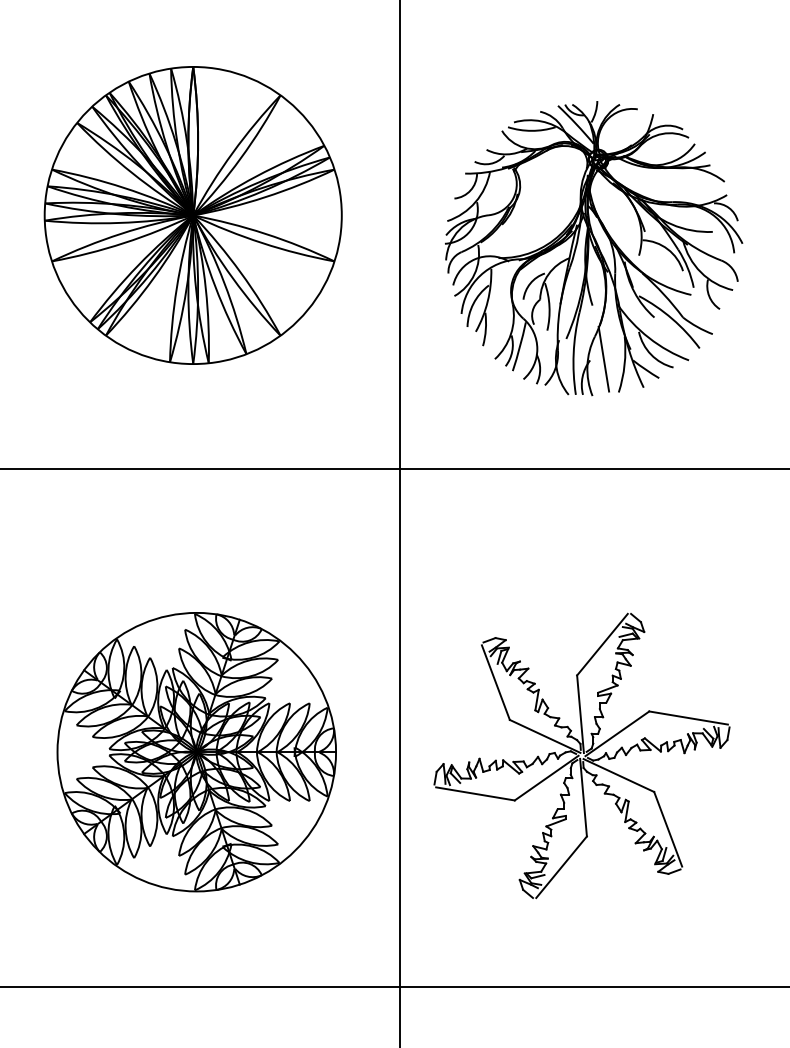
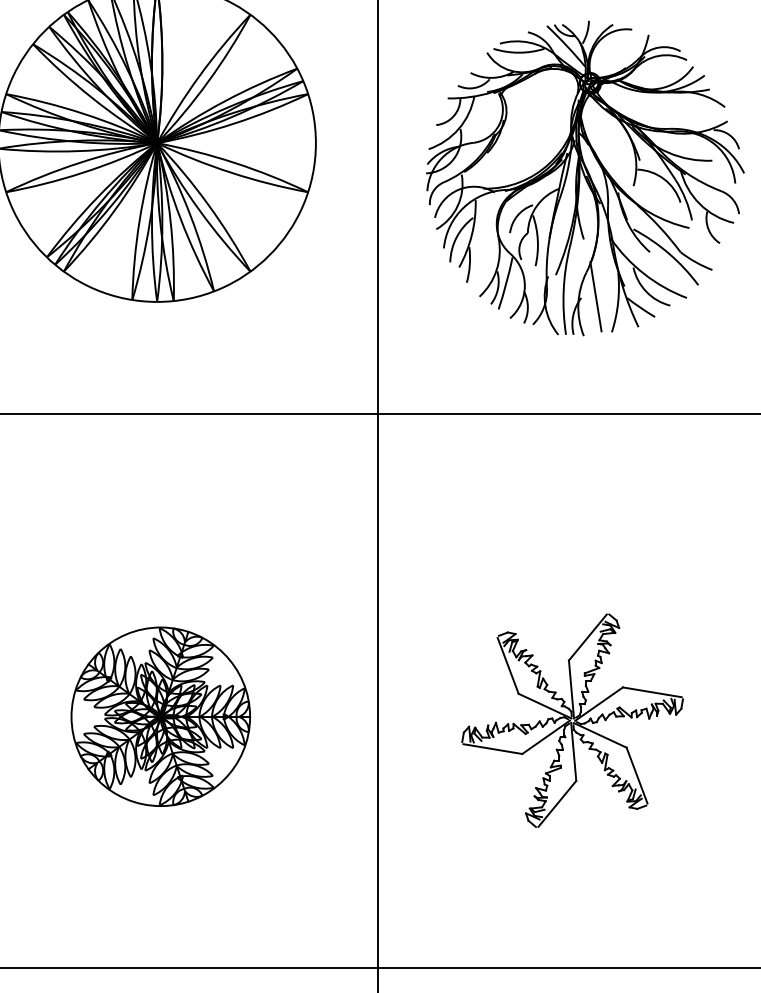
part: (196, 752) -> (160, 717), size x0.6
part: (581, 755) -> (572, 720), size x0.7

